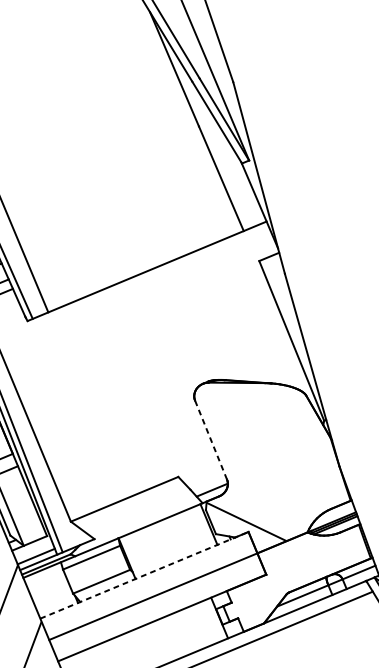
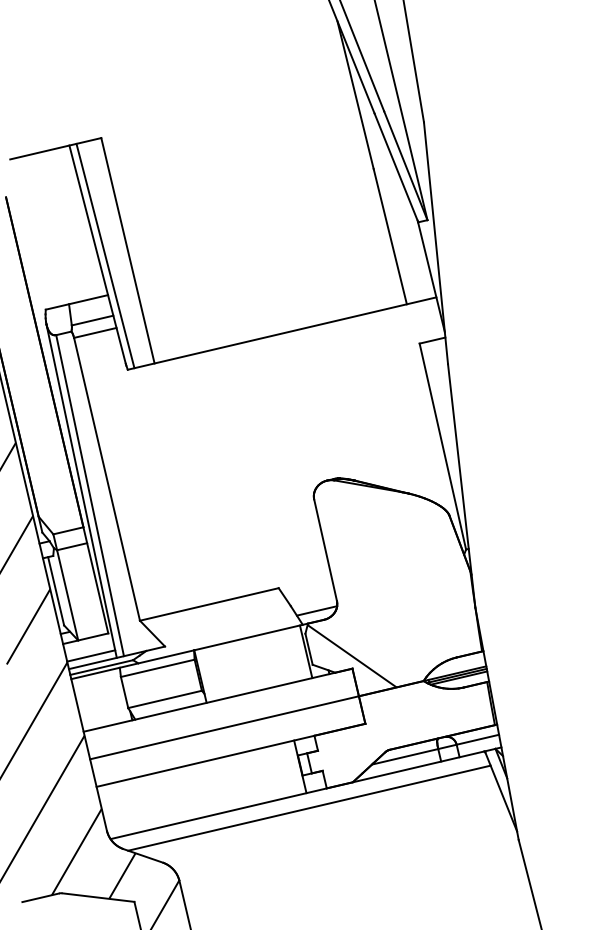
line: (210, 439) -> (325, 549), dashed -> solid
line: (144, 575) -> (218, 700), dashed -> solid

